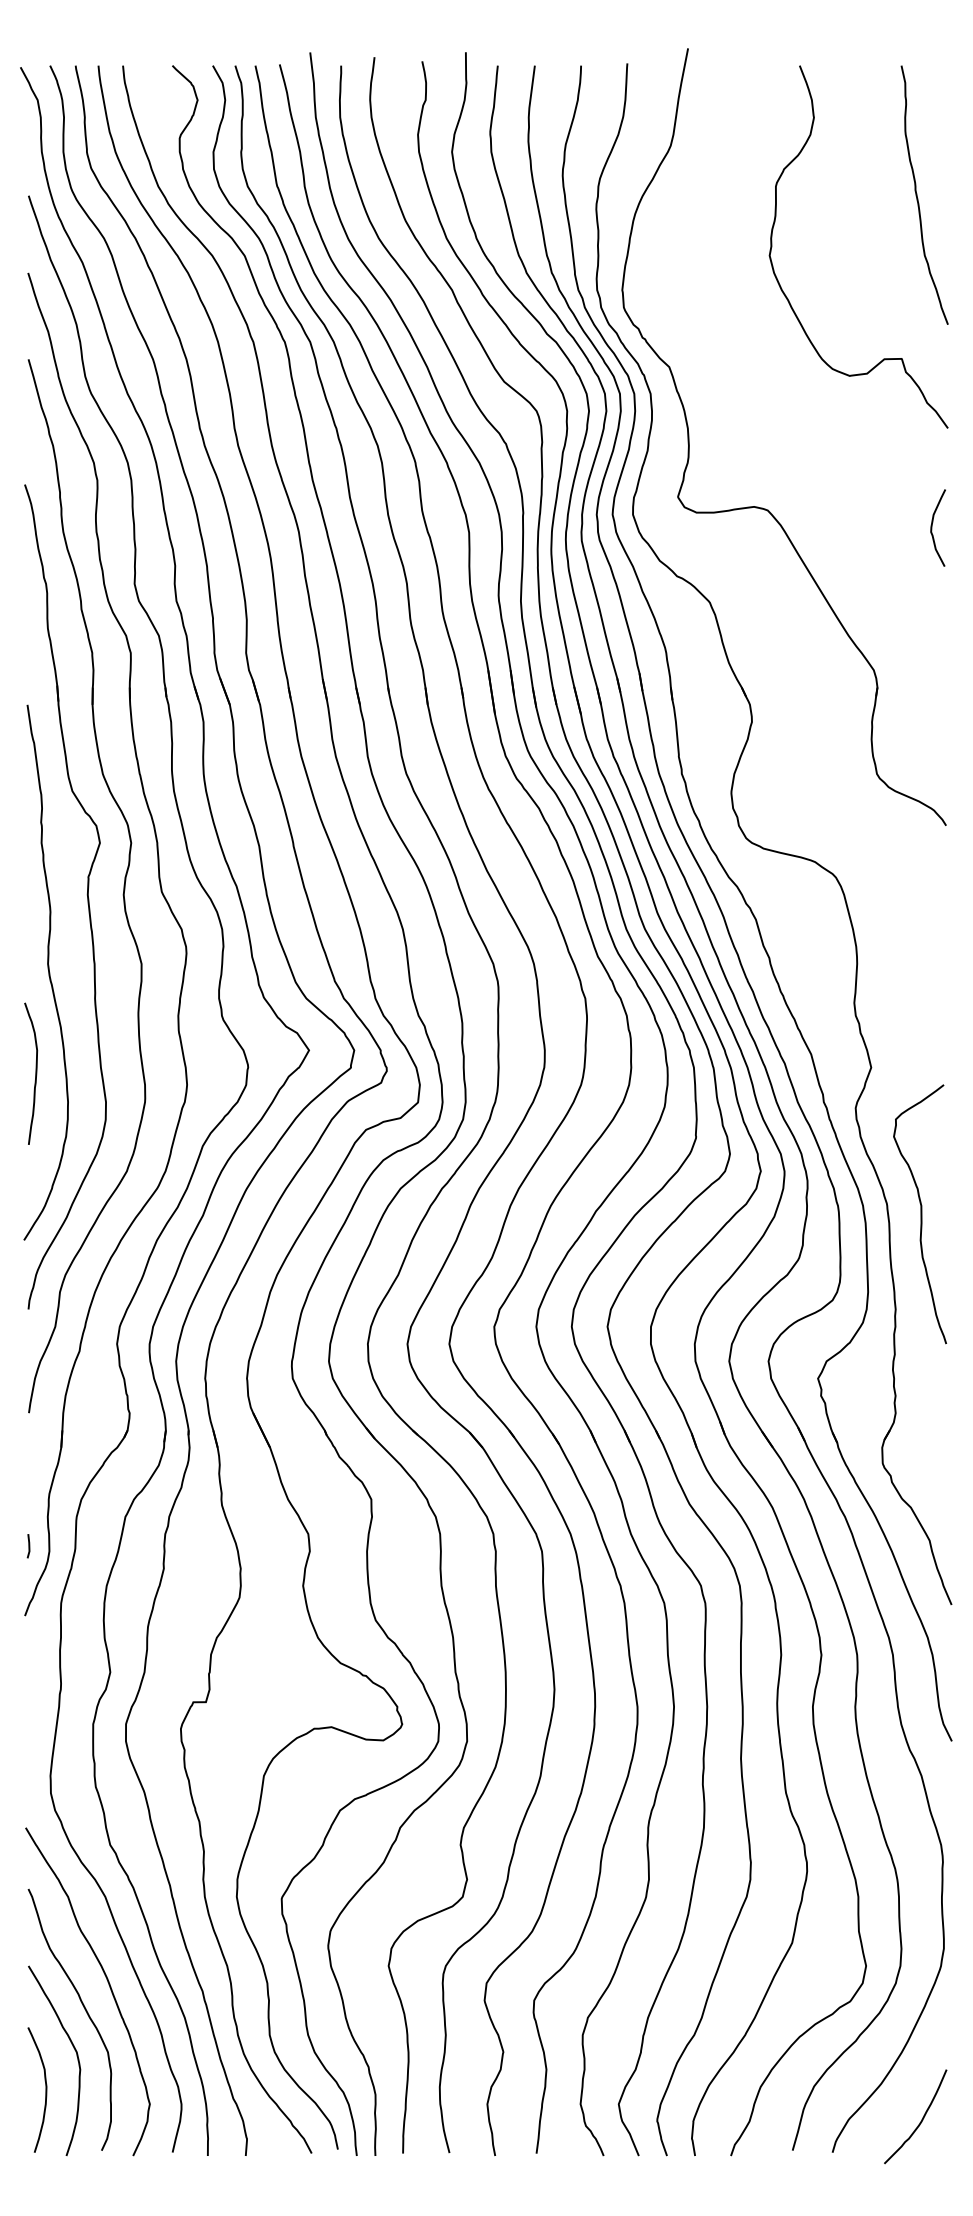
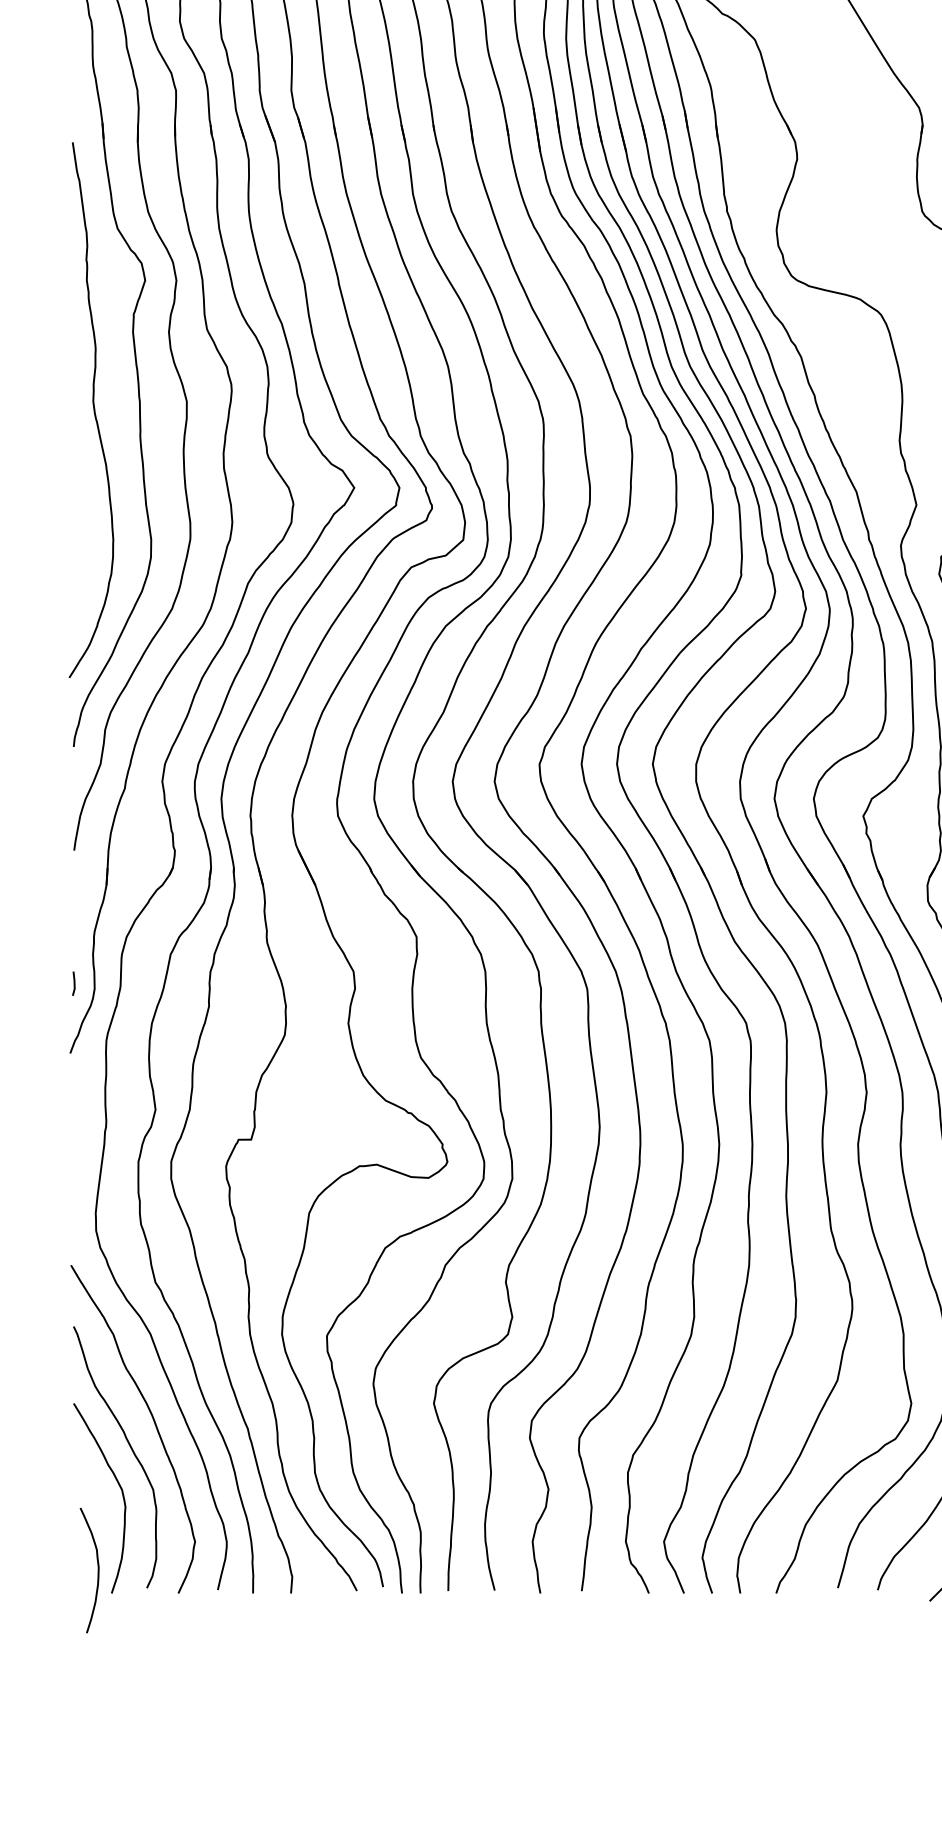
curve: (35, 1073) -> (80, 510), removed
curve: (45, 2089) -> (97, 1569), moved

